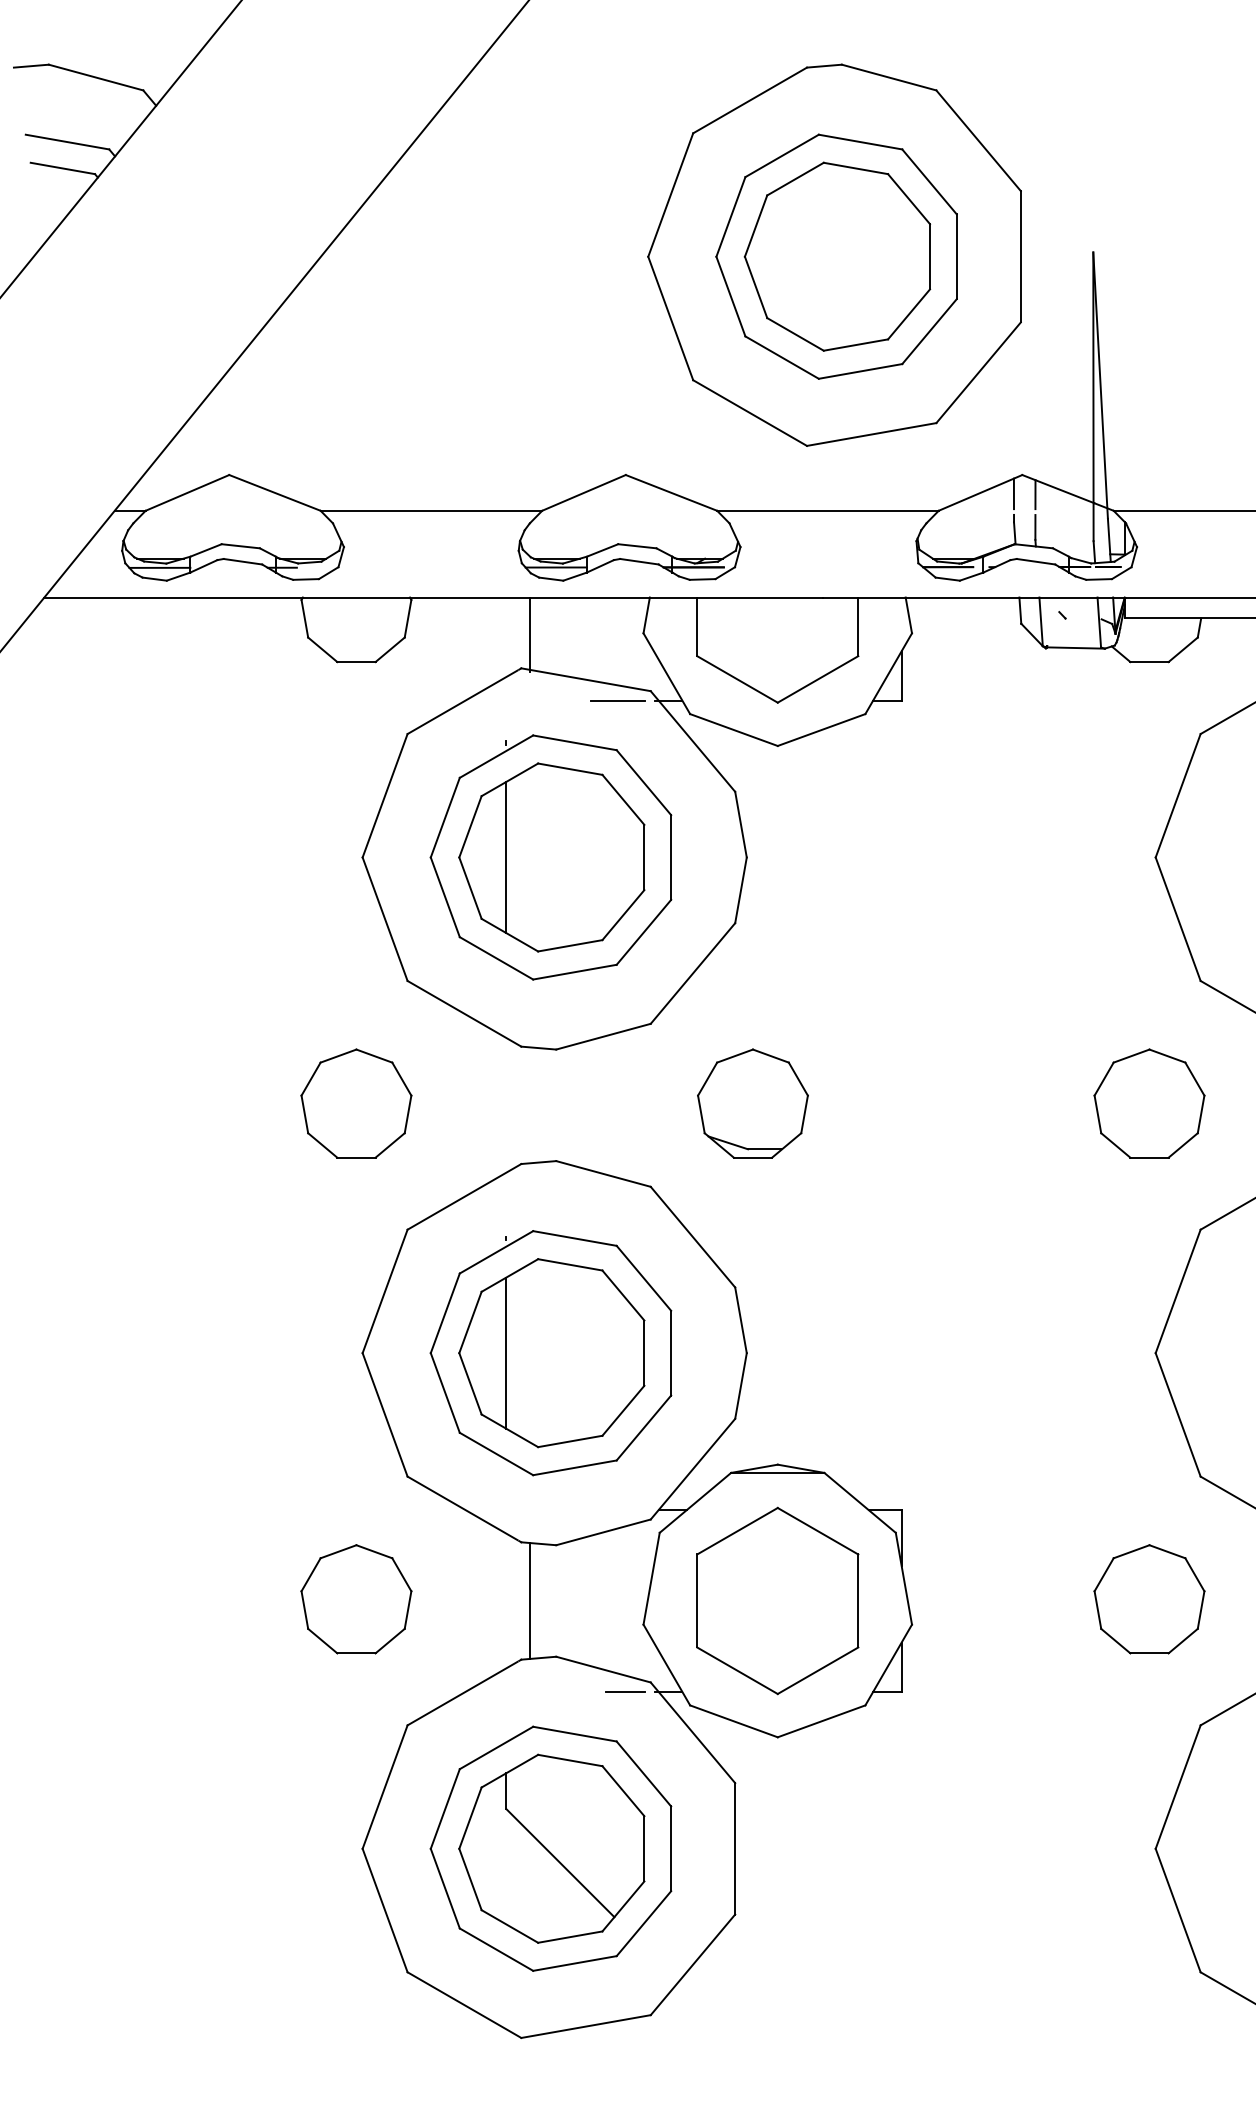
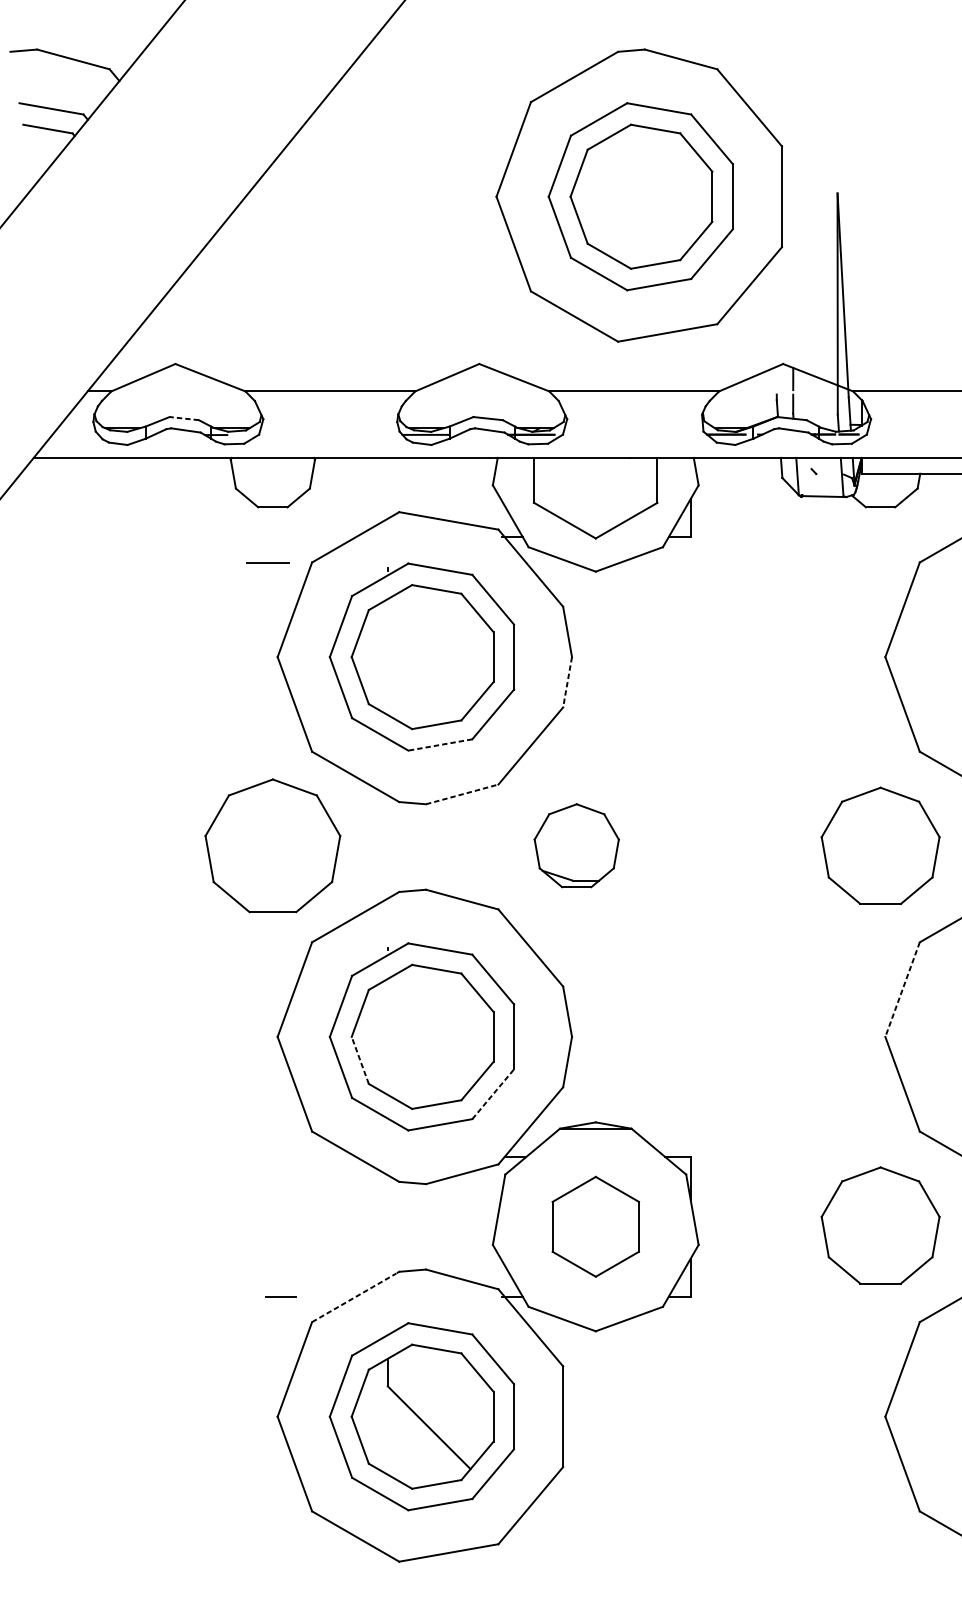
line: (1013, 493) -> (776, 378), removed
line: (240, 546) -> (184, 418), solid -> dashed
line: (159, 567) -> (121, 434), removed
line: (529, 634) -> (405, 486), removed
line: (617, 700) -> (267, 562), moved
line: (506, 857) -> (387, 657), removed
line: (740, 890) -> (567, 682), solid -> dashed
line: (574, 972) -> (440, 745), solid -> dashed
line: (603, 1036) -> (462, 794), solid -> dashed
part: (356, 1103) -> (272, 845), size x1.6
part: (1149, 1103) -> (880, 845), size x1.4
line: (1178, 1291) -> (902, 989), solid -> dashed
line: (506, 1352) -> (387, 1036), removed
line: (470, 1383) -> (360, 1060), solid -> dashed
line: (644, 1427) -> (493, 1093), solid -> dashed
part: (356, 1599) -> (272, 1225), removed
part: (1149, 1599) -> (880, 1225), size x1.4
line: (529, 1600) -> (405, 1226), removed
part: (777, 1600) -> (595, 1226), size x0.7
line: (625, 1691) -> (280, 1296), moved
line: (463, 1693) -> (354, 1297), solid -> dashed

